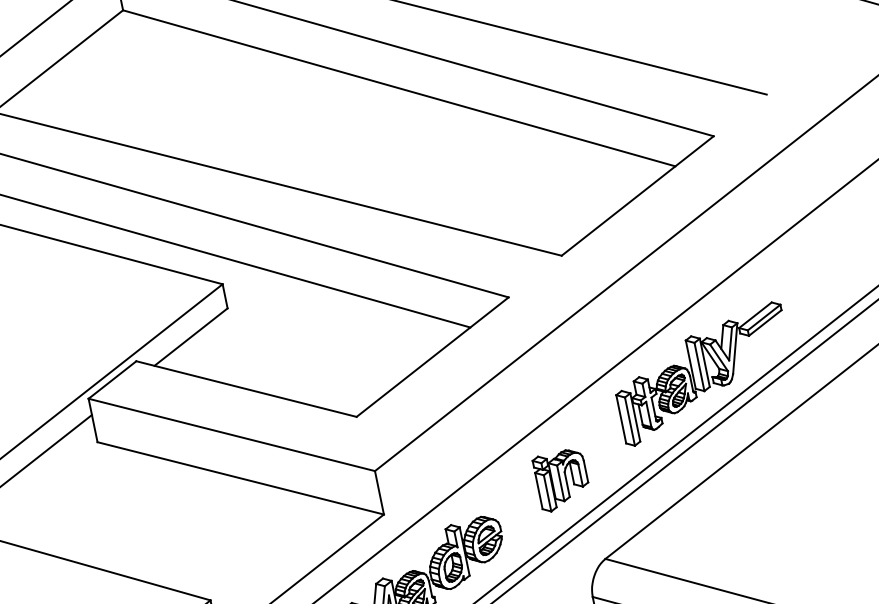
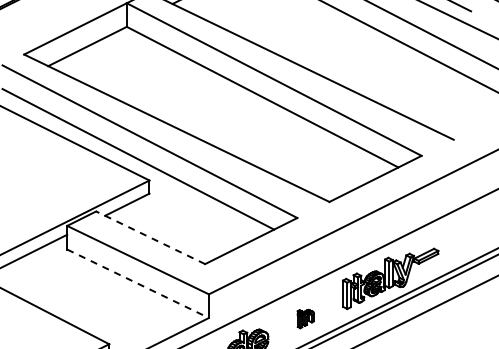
line: (246, 388) -> (150, 237), solid -> dashed
line: (241, 477) -> (138, 283), solid -> dashed
part: (561, 479) -> (305, 318), size x0.6

